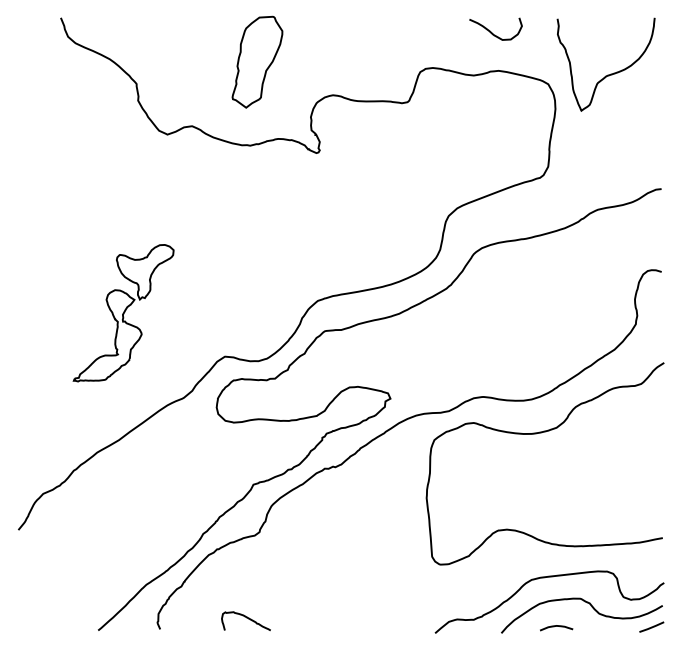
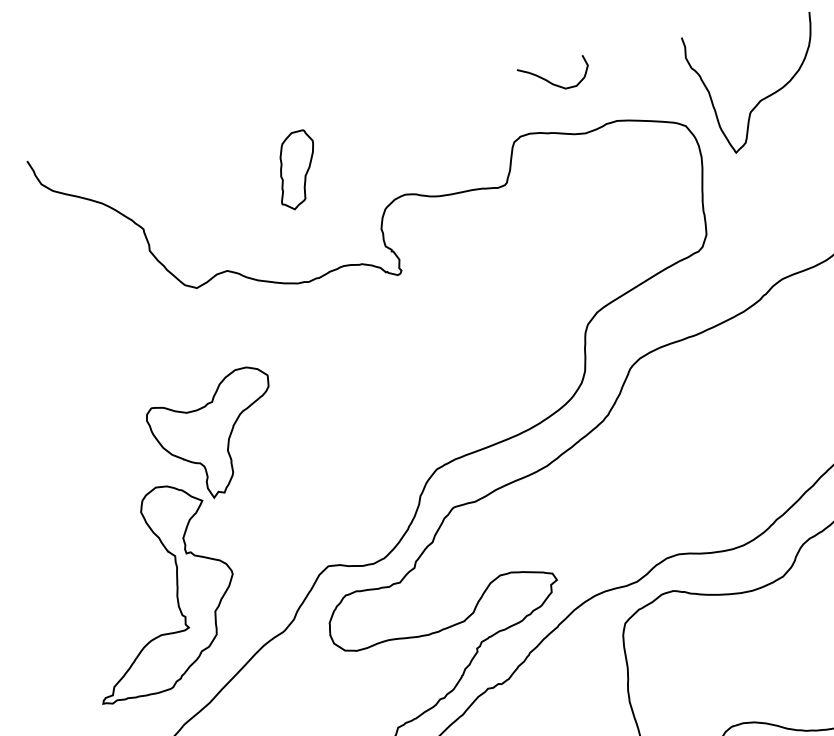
curve: (491, 31) -> (549, 80), moved
part: (256, 61) -> (295, 169), size x0.62
part: (123, 312) -> (183, 533), size x1.67

